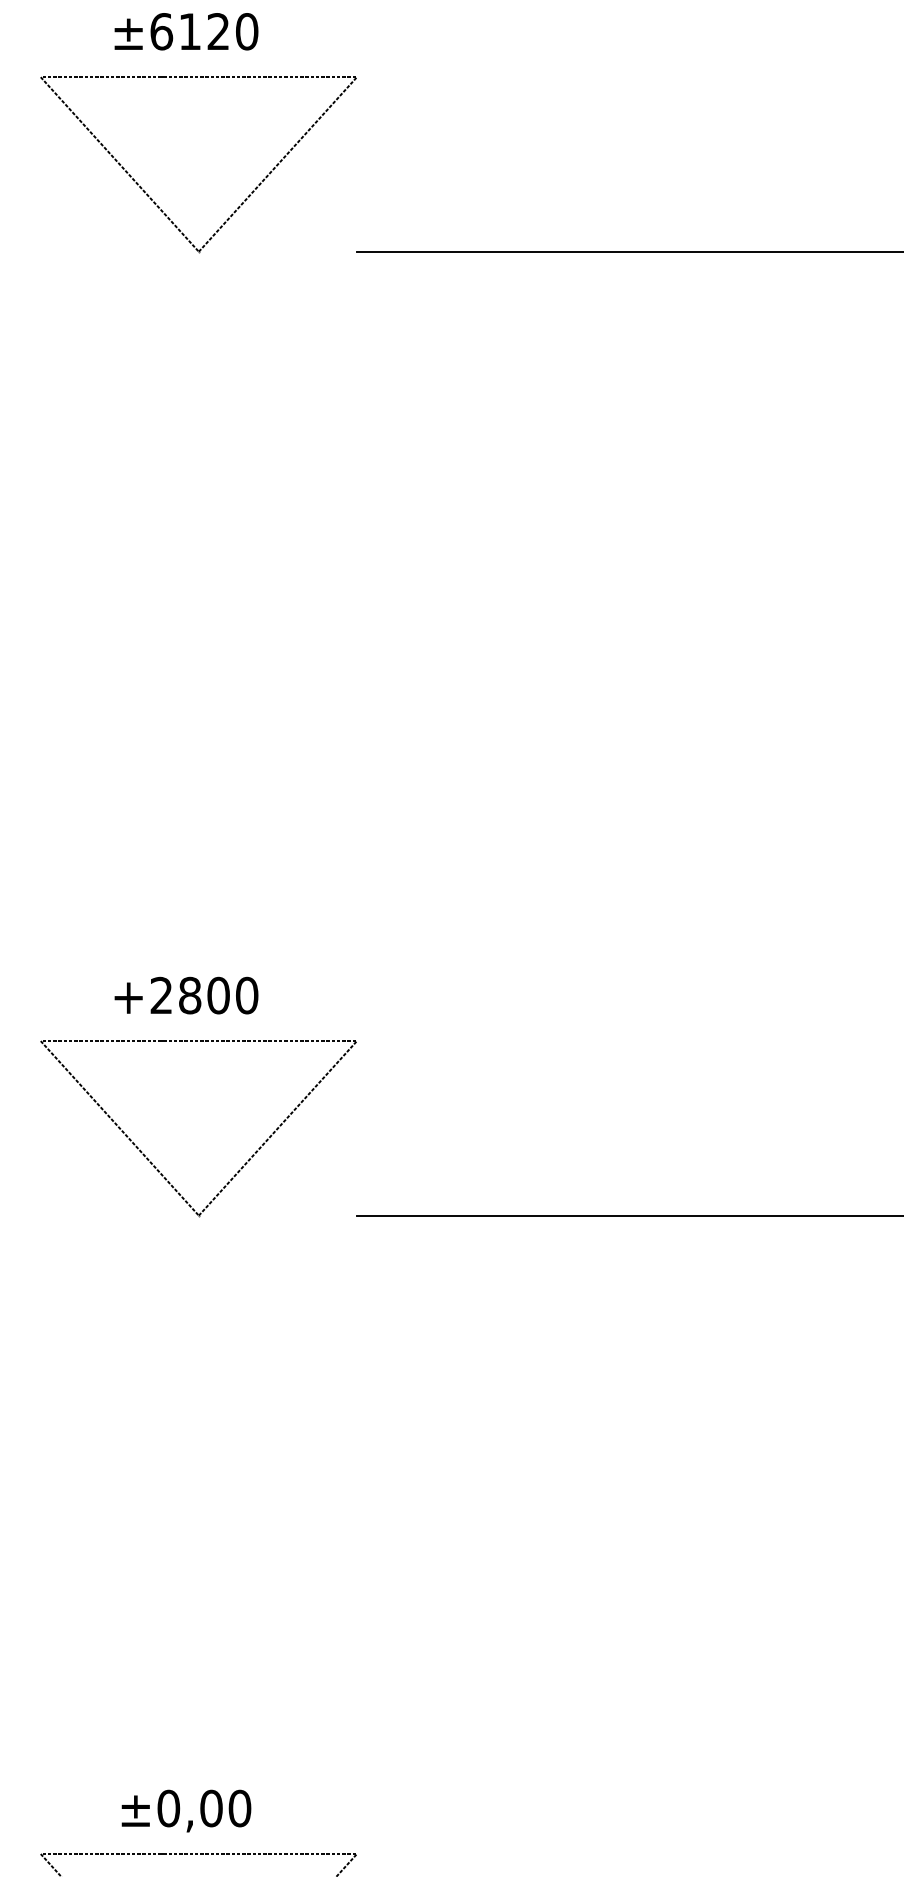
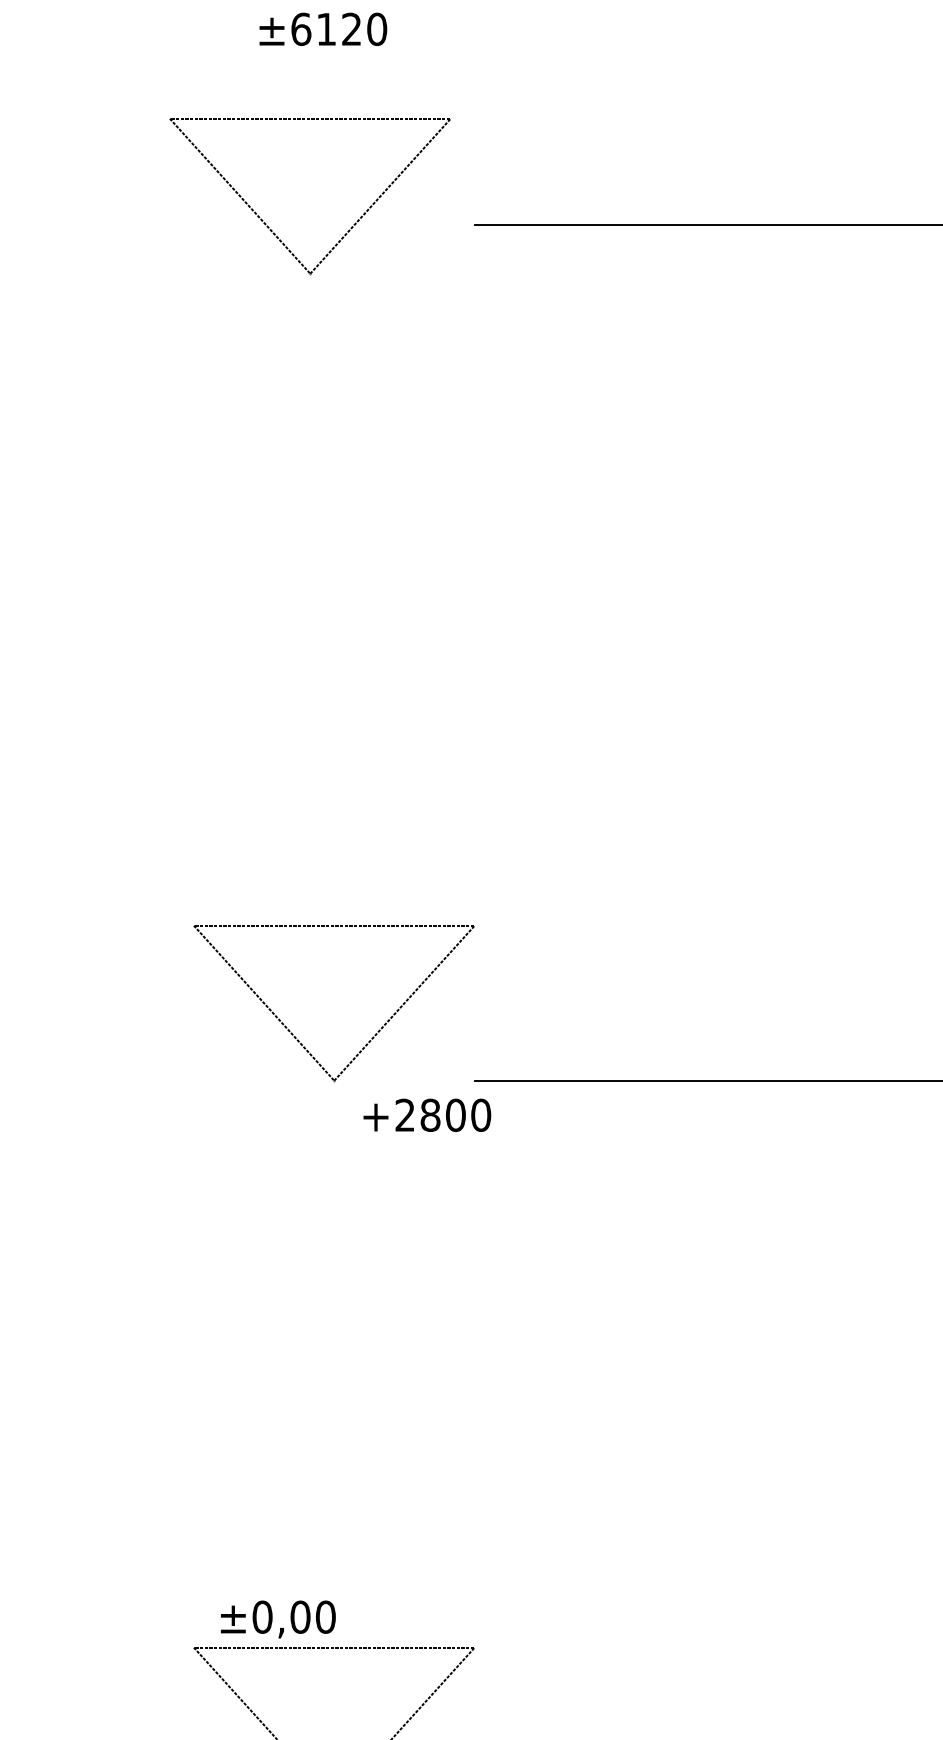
part: (158, 205) -> (274, 232), moved
text: (186, 994) -> (427, 1114), moved
text: (186, 1811) -> (278, 1619), moved

